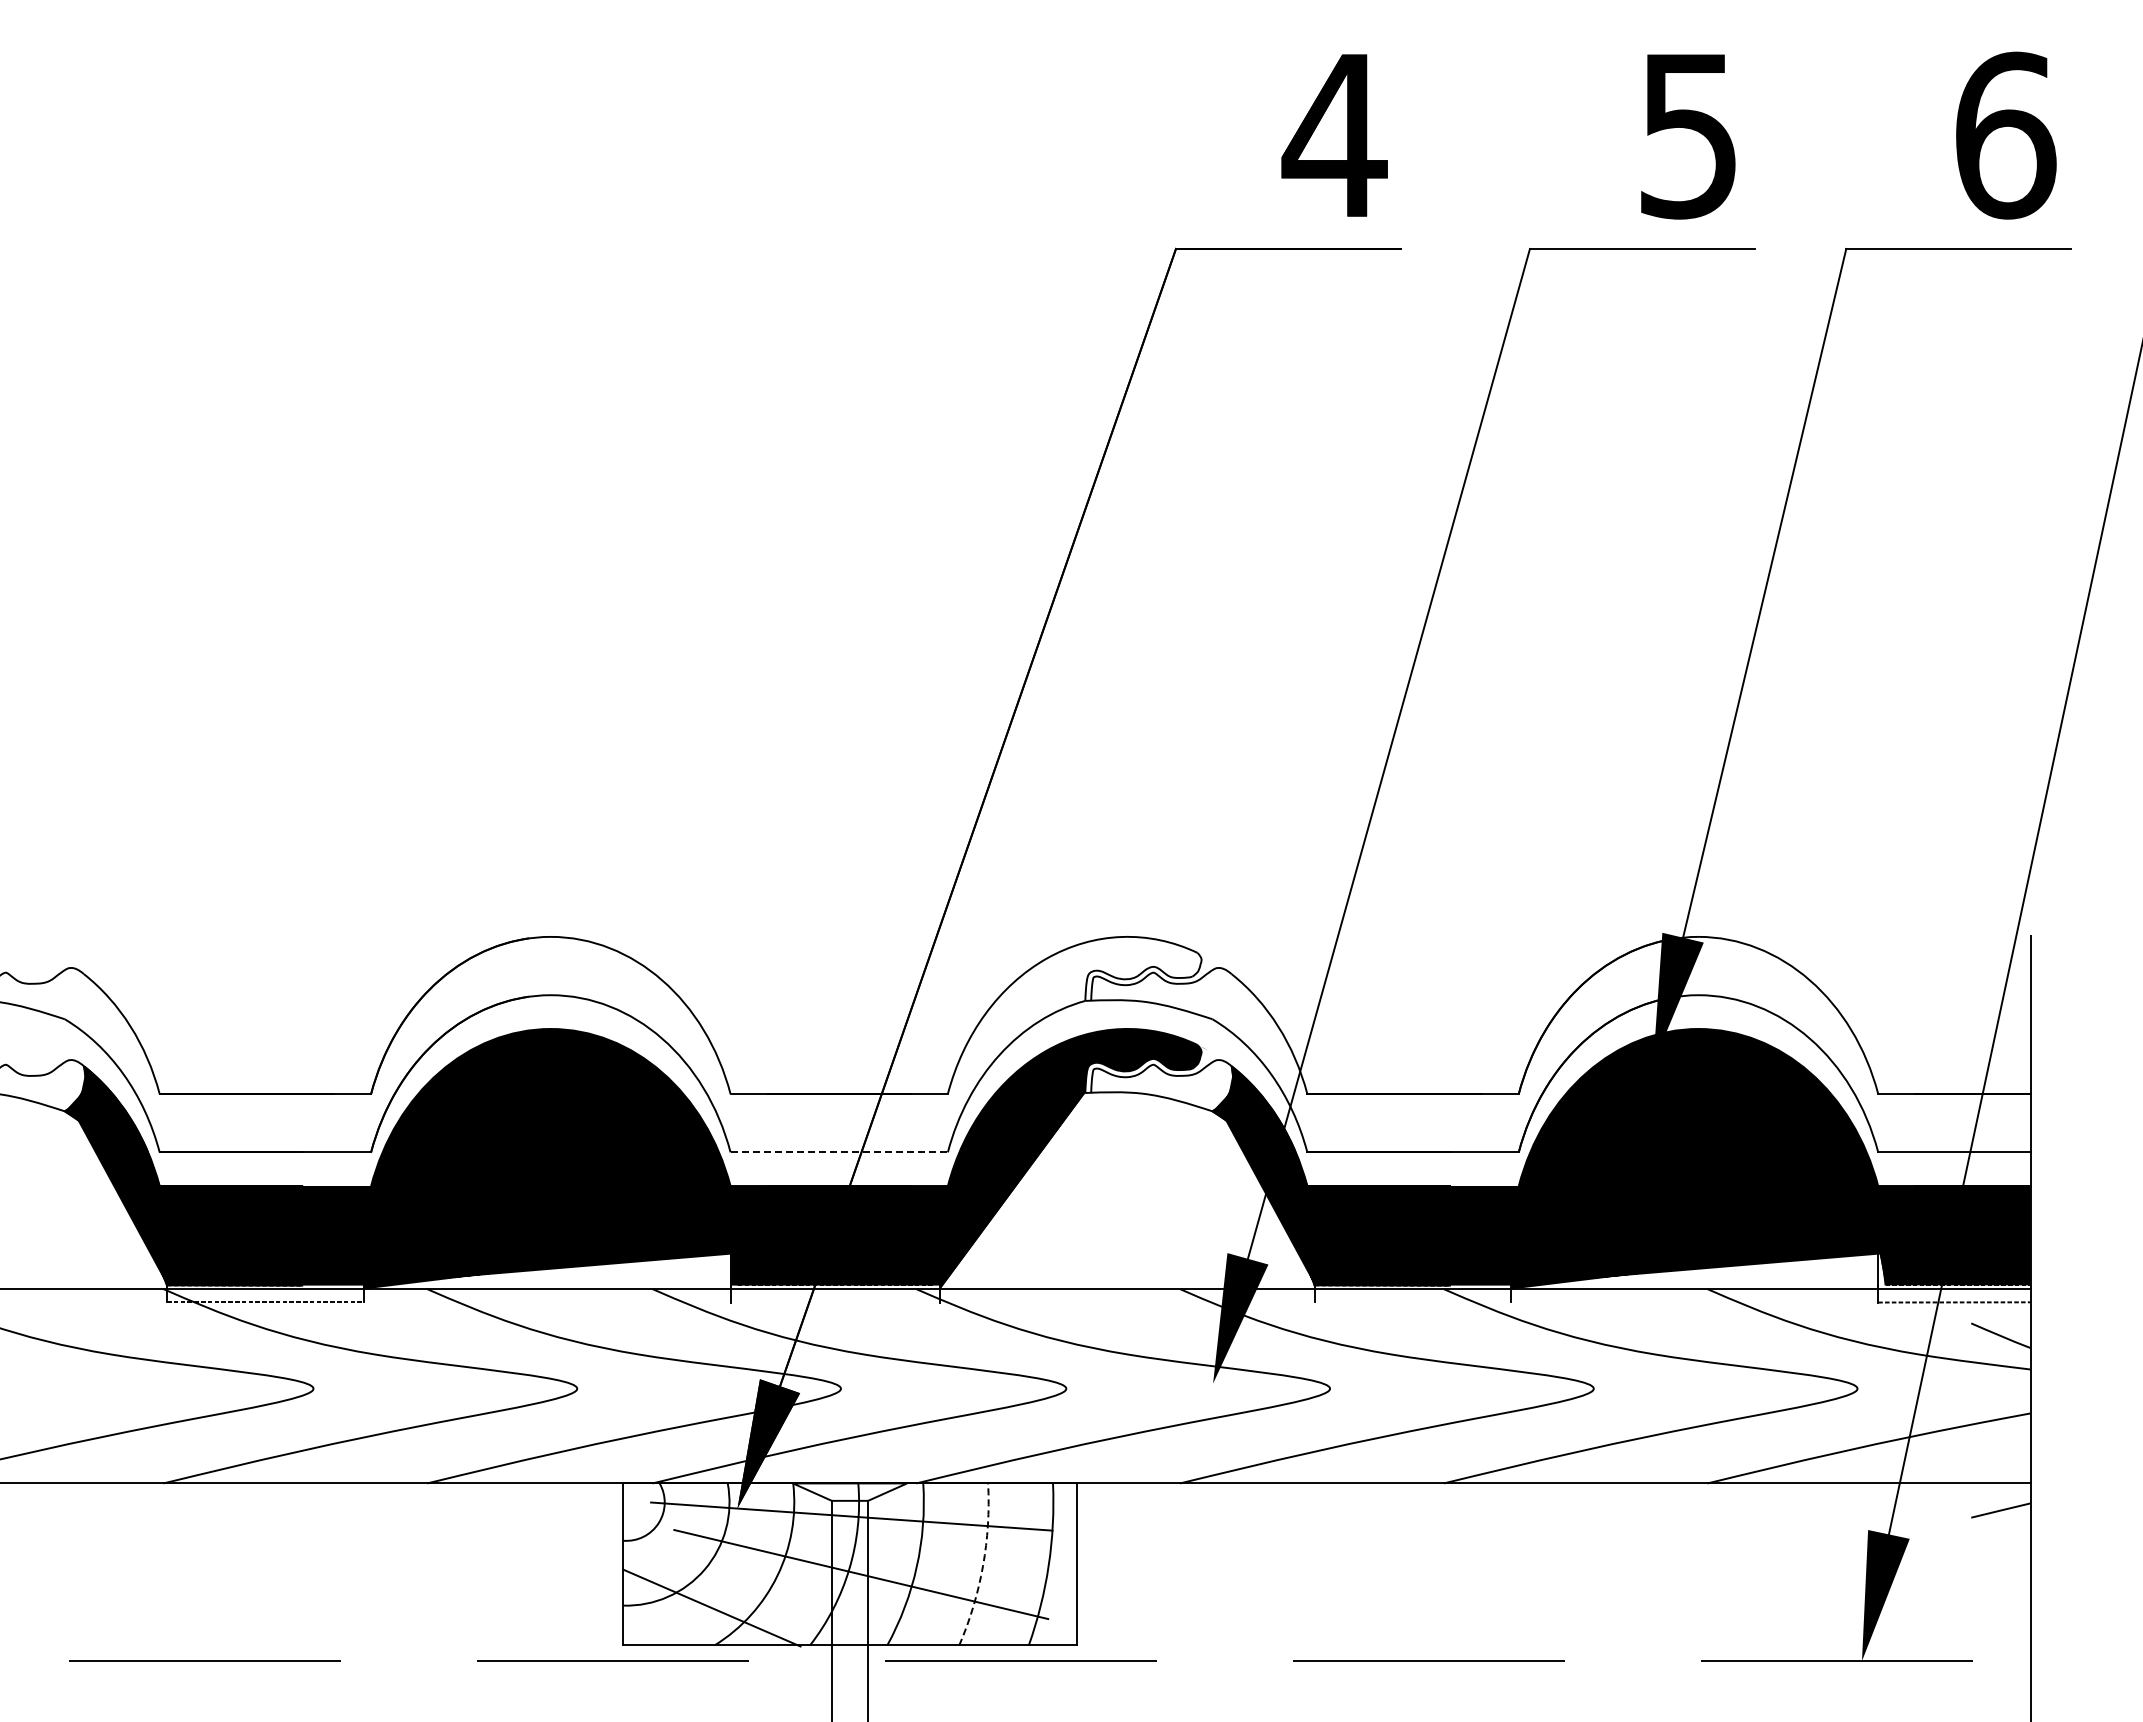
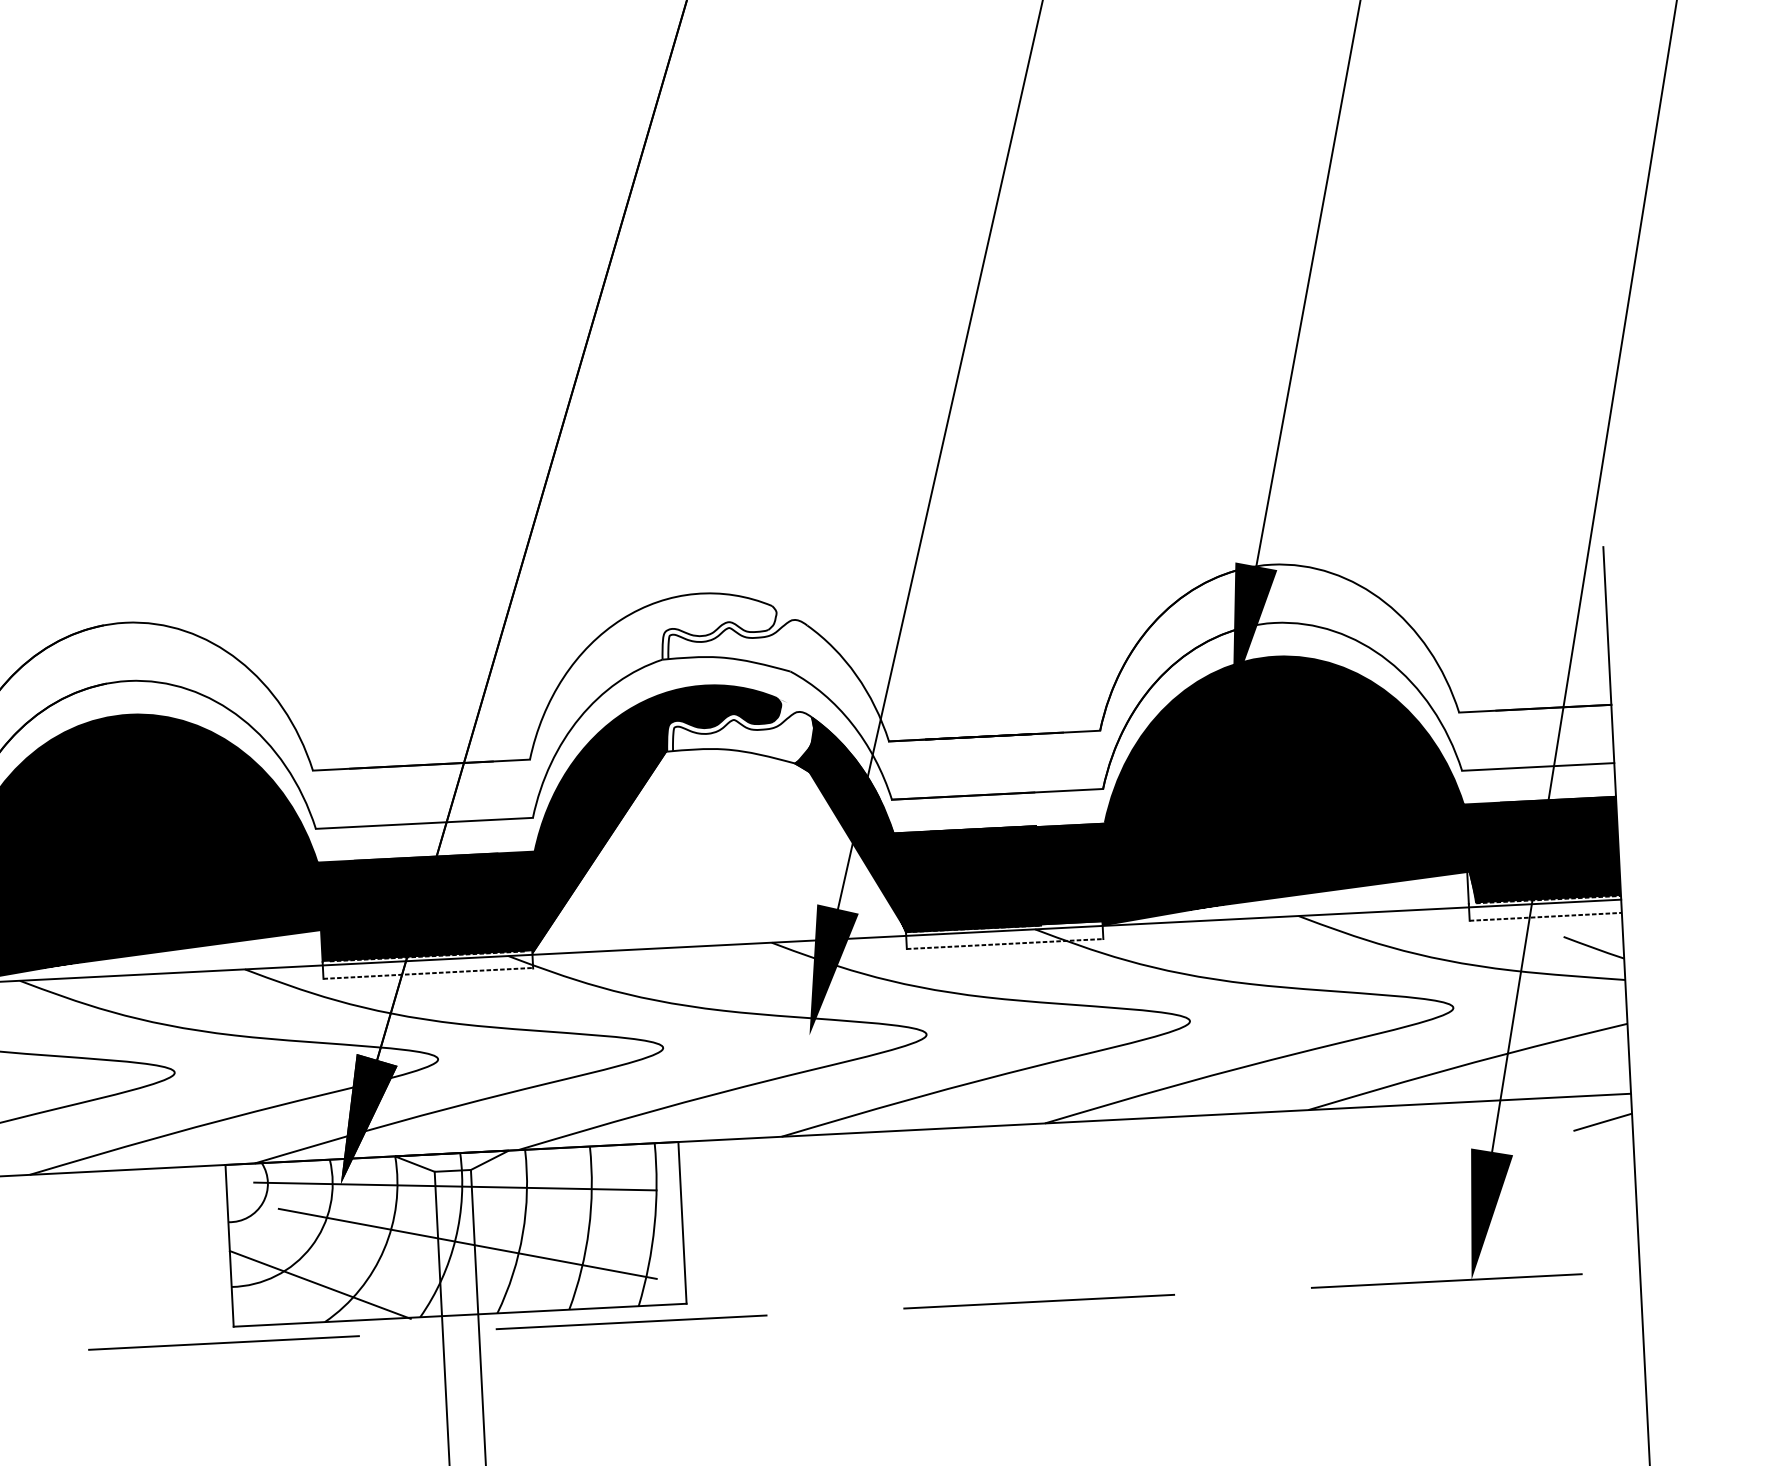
line: (839, 1152) -> (424, 823), dashed -> solid
line: (835, 1302) -> (428, 973), added
line: (1412, 1302) -> (1004, 944), added
arc: (983, 1566) -> (589, 1229), dashed -> solid

